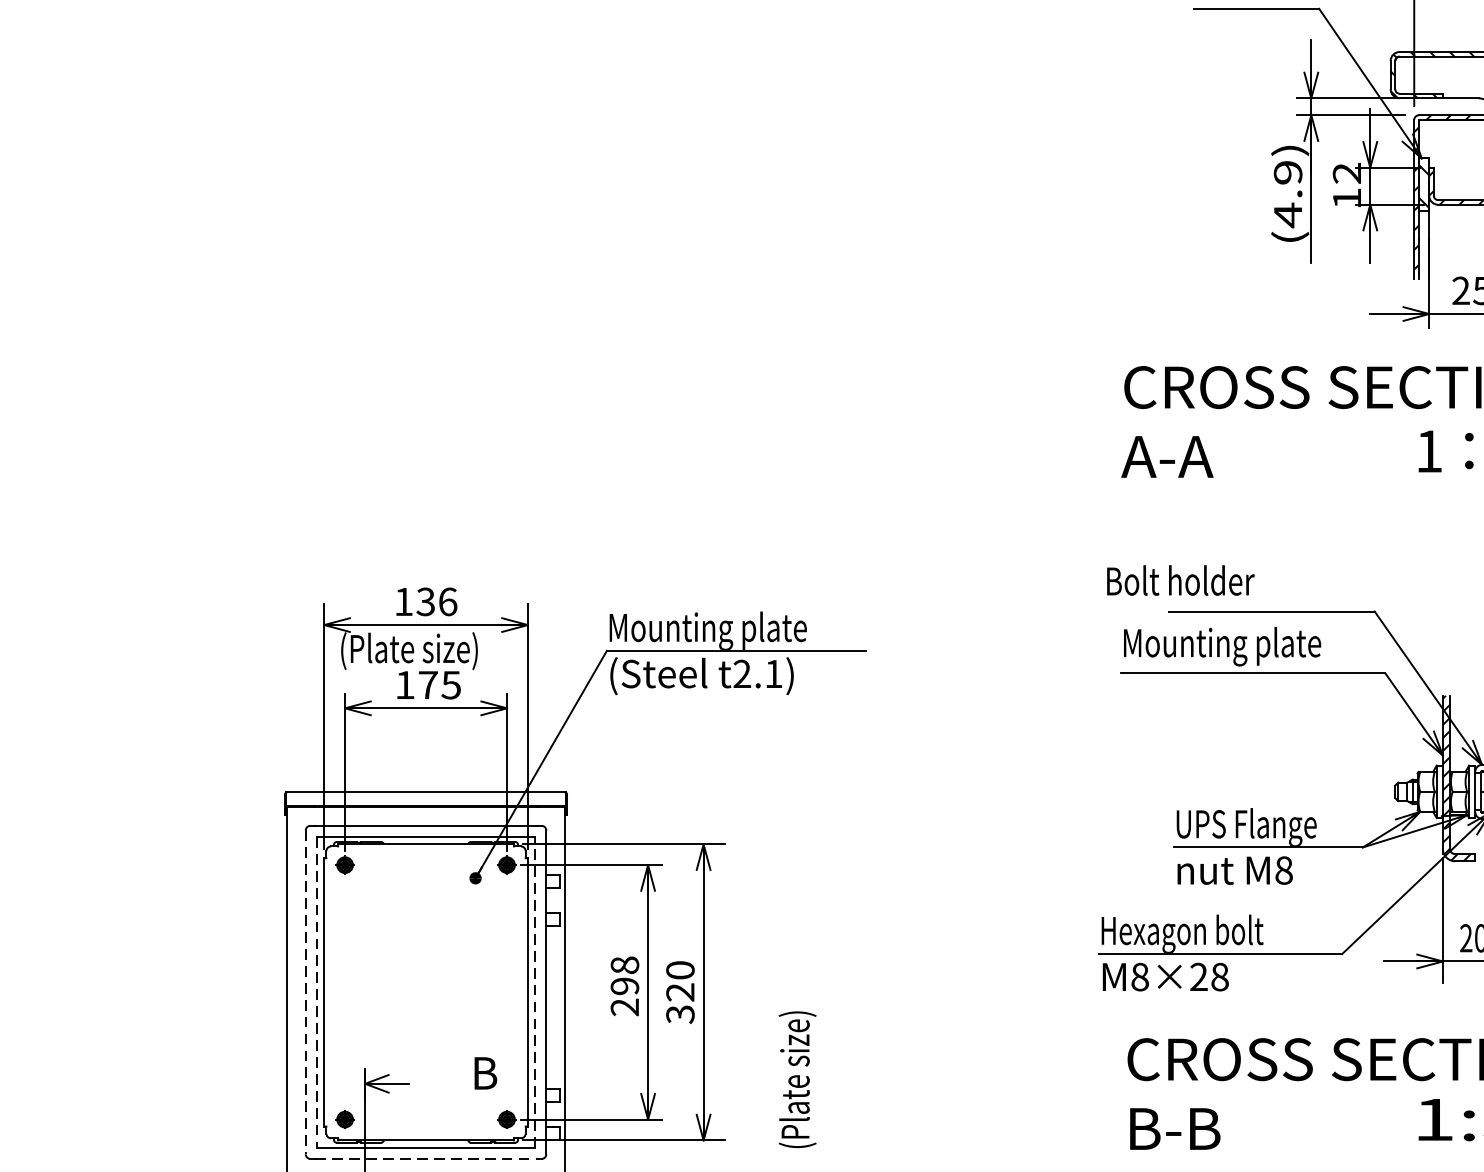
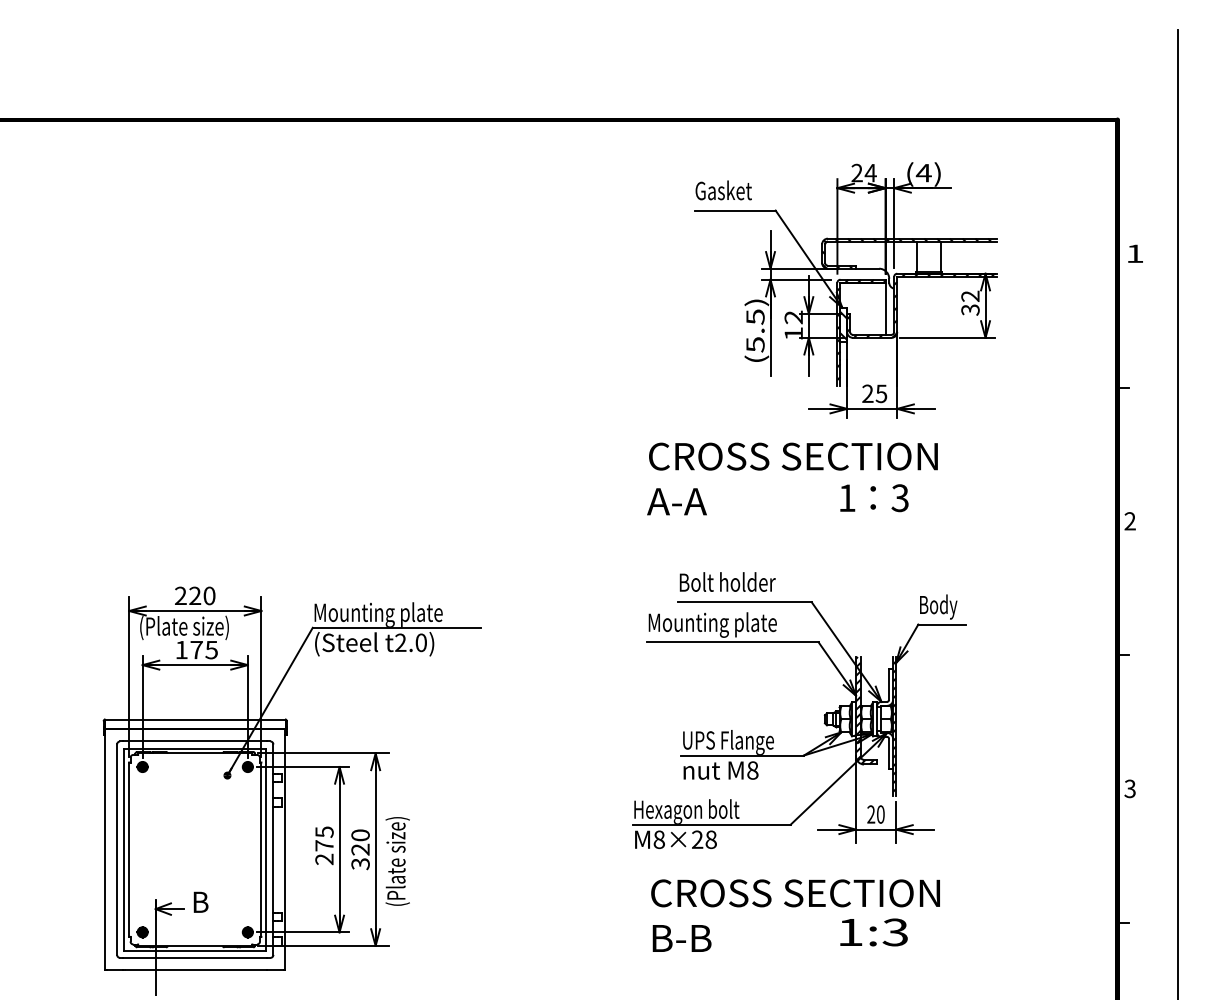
text: (1288, 194) -> (755, 331), (4.9) -> (5.5)
text: (1180, 579) -> (727, 581), moved
text: (426, 601) -> (195, 595), 136 -> 220
text: (772, 673) -> (420, 642), t2.1) -> t2.0)
text: (624, 975) -> (324, 838), 298 -> 275
line: (535, 992) -> (266, 849), dashed -> solid
line: (306, 993) -> (117, 850), dashed -> solid
line: (317, 993) -> (124, 850), dashed -> solid
text: (484, 1072) -> (200, 901), moved
text: (797, 1079) -> (397, 861), moved
line: (426, 1158) -> (195, 957), dashed -> solid

